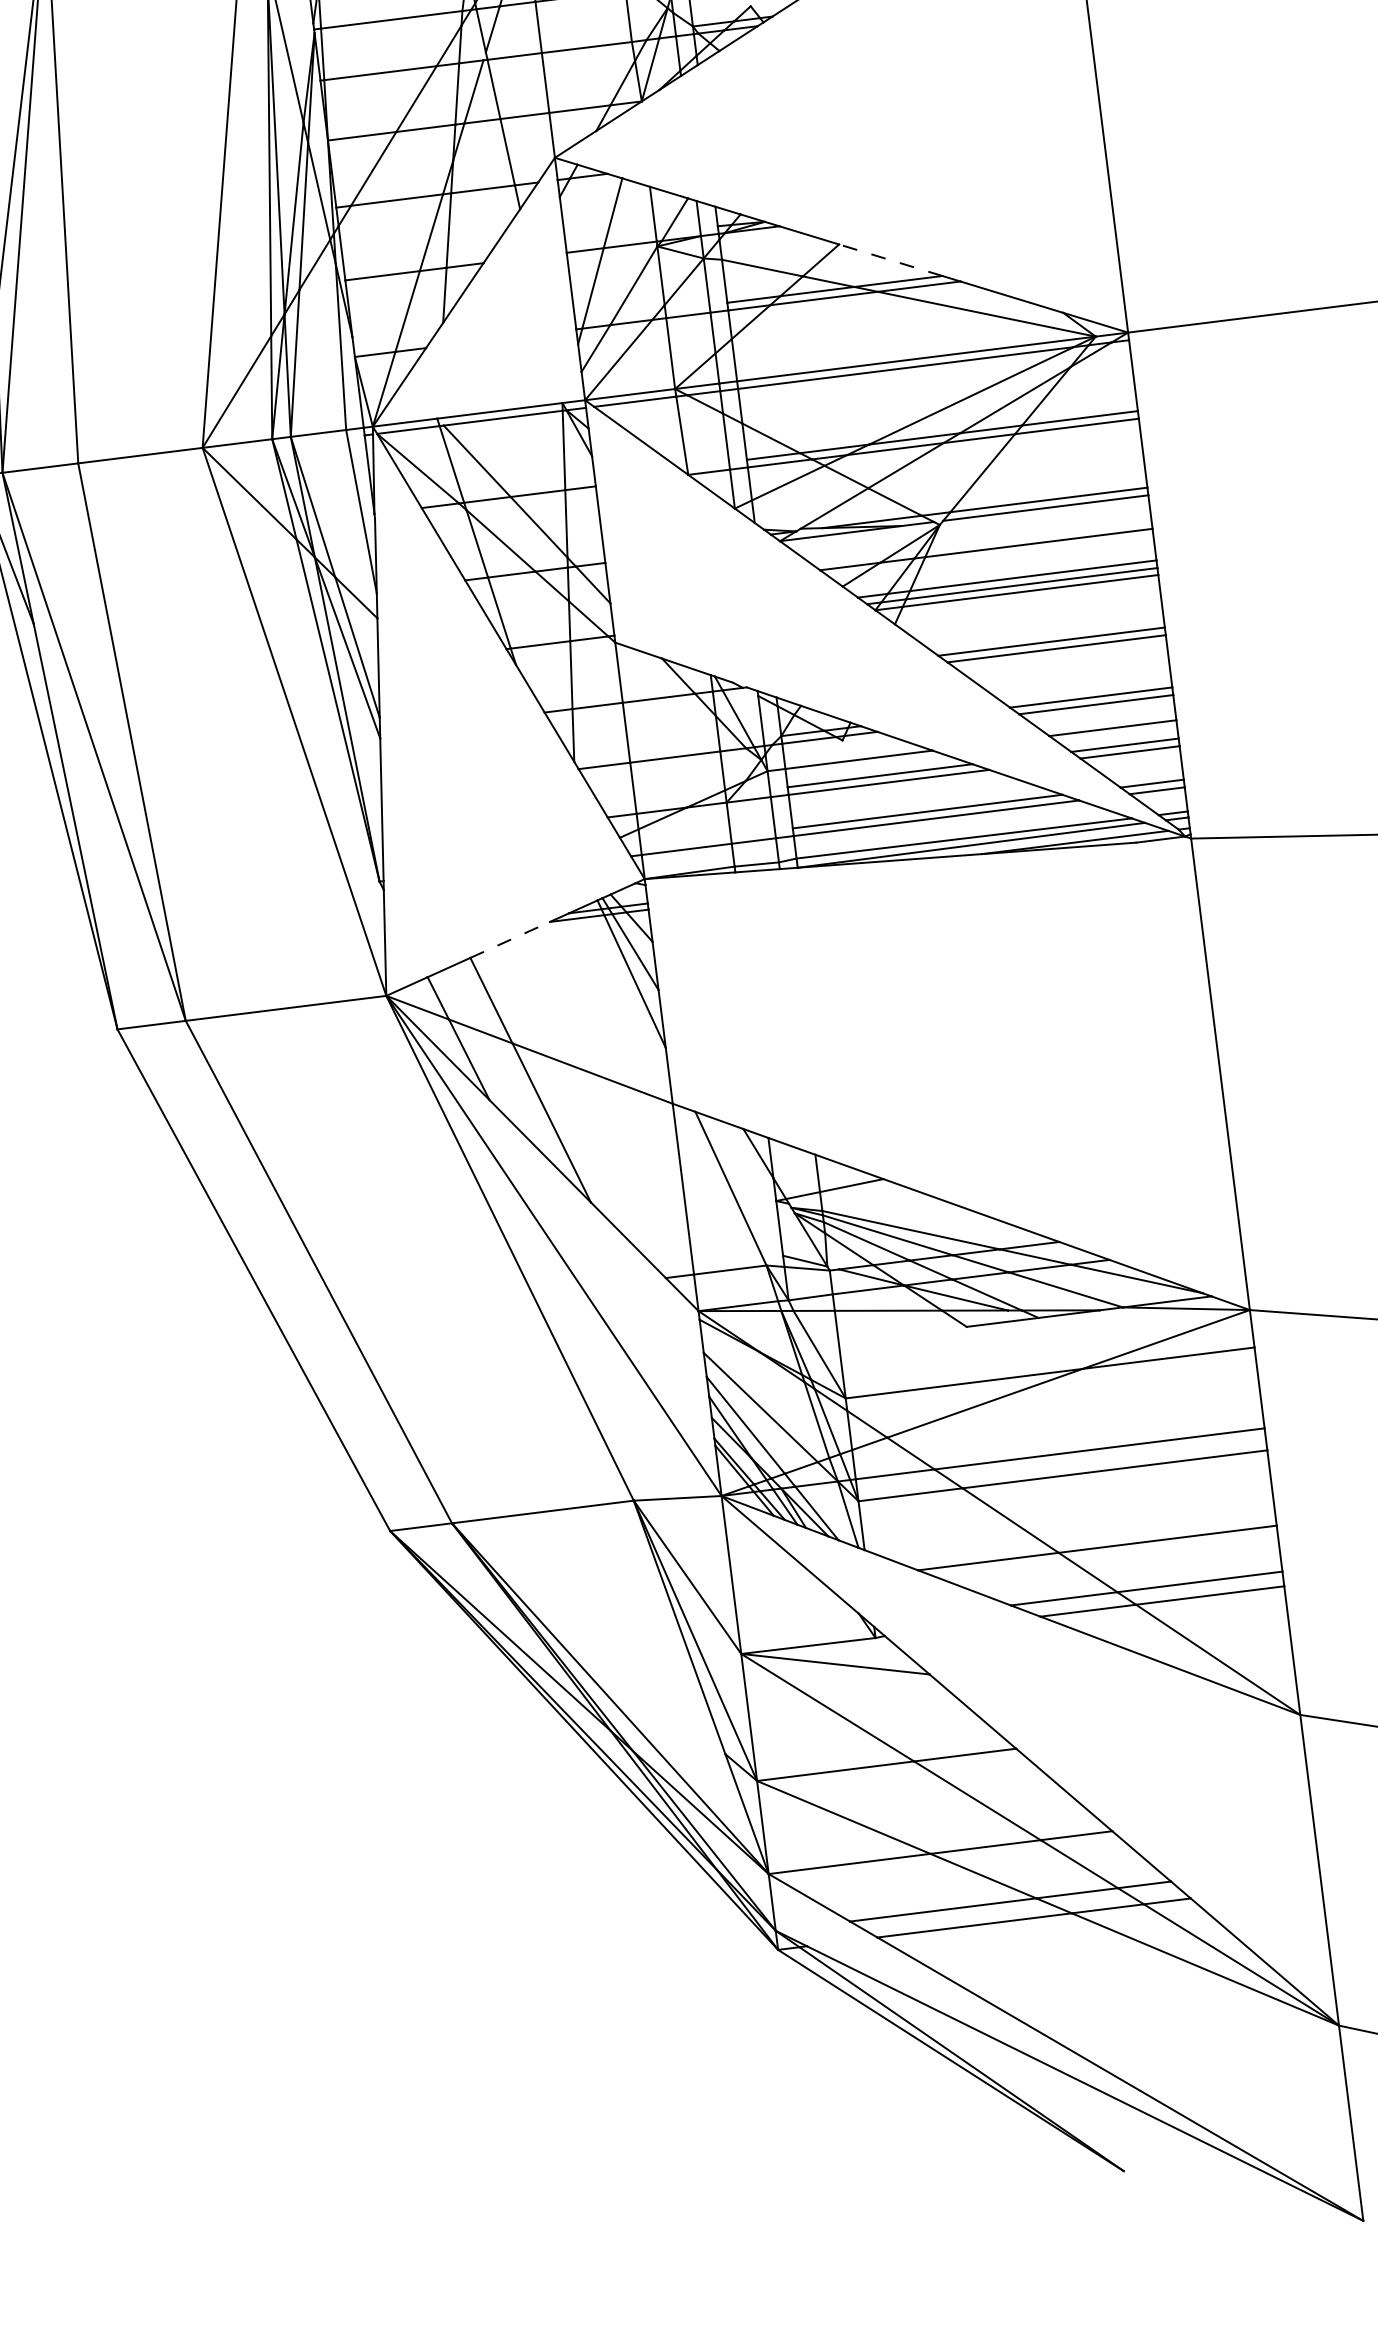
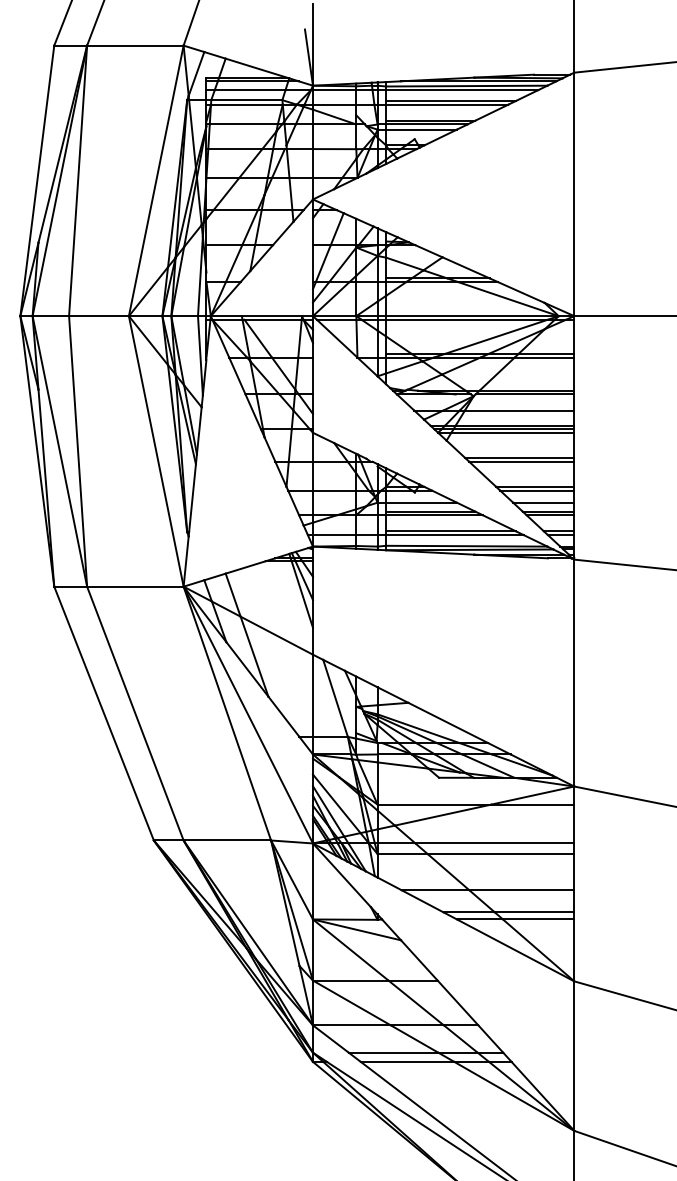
line: (891, 259) -> (466, 267), dashed -> solid
line: (509, 940) -> (245, 567), dashed -> solid

